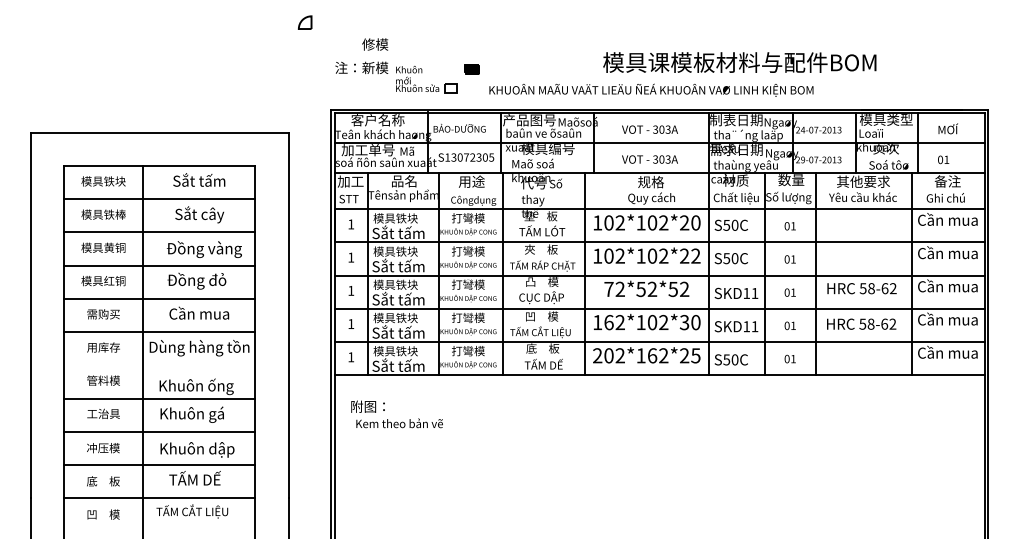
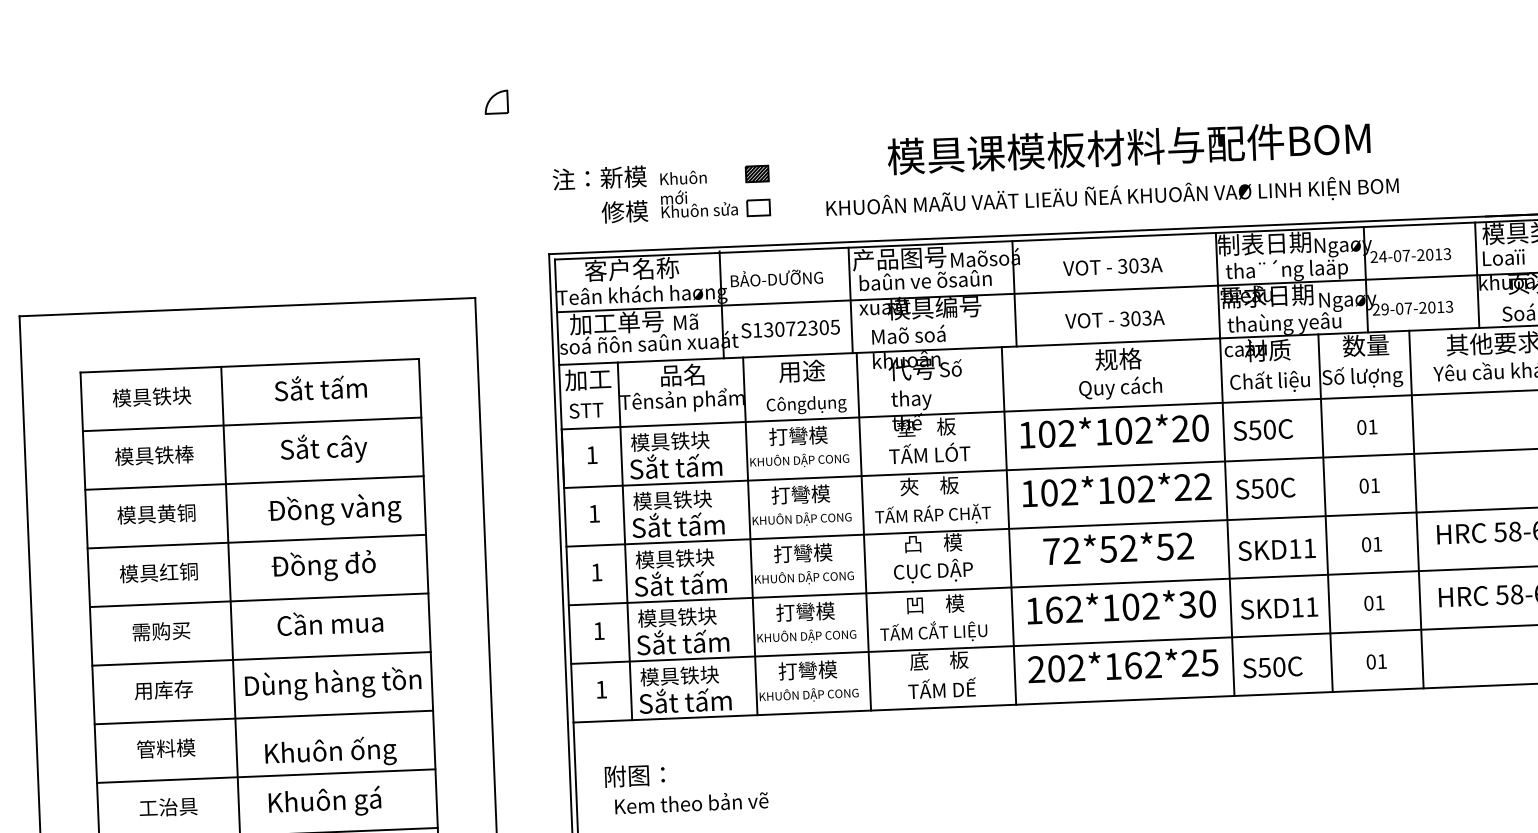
text: (375, 44) -> (625, 211), moved
text: (739, 62) -> (1128, 147), moved
part: (471, 69) -> (756, 174), moved
line: (159, 365) -> (263, 717), added

